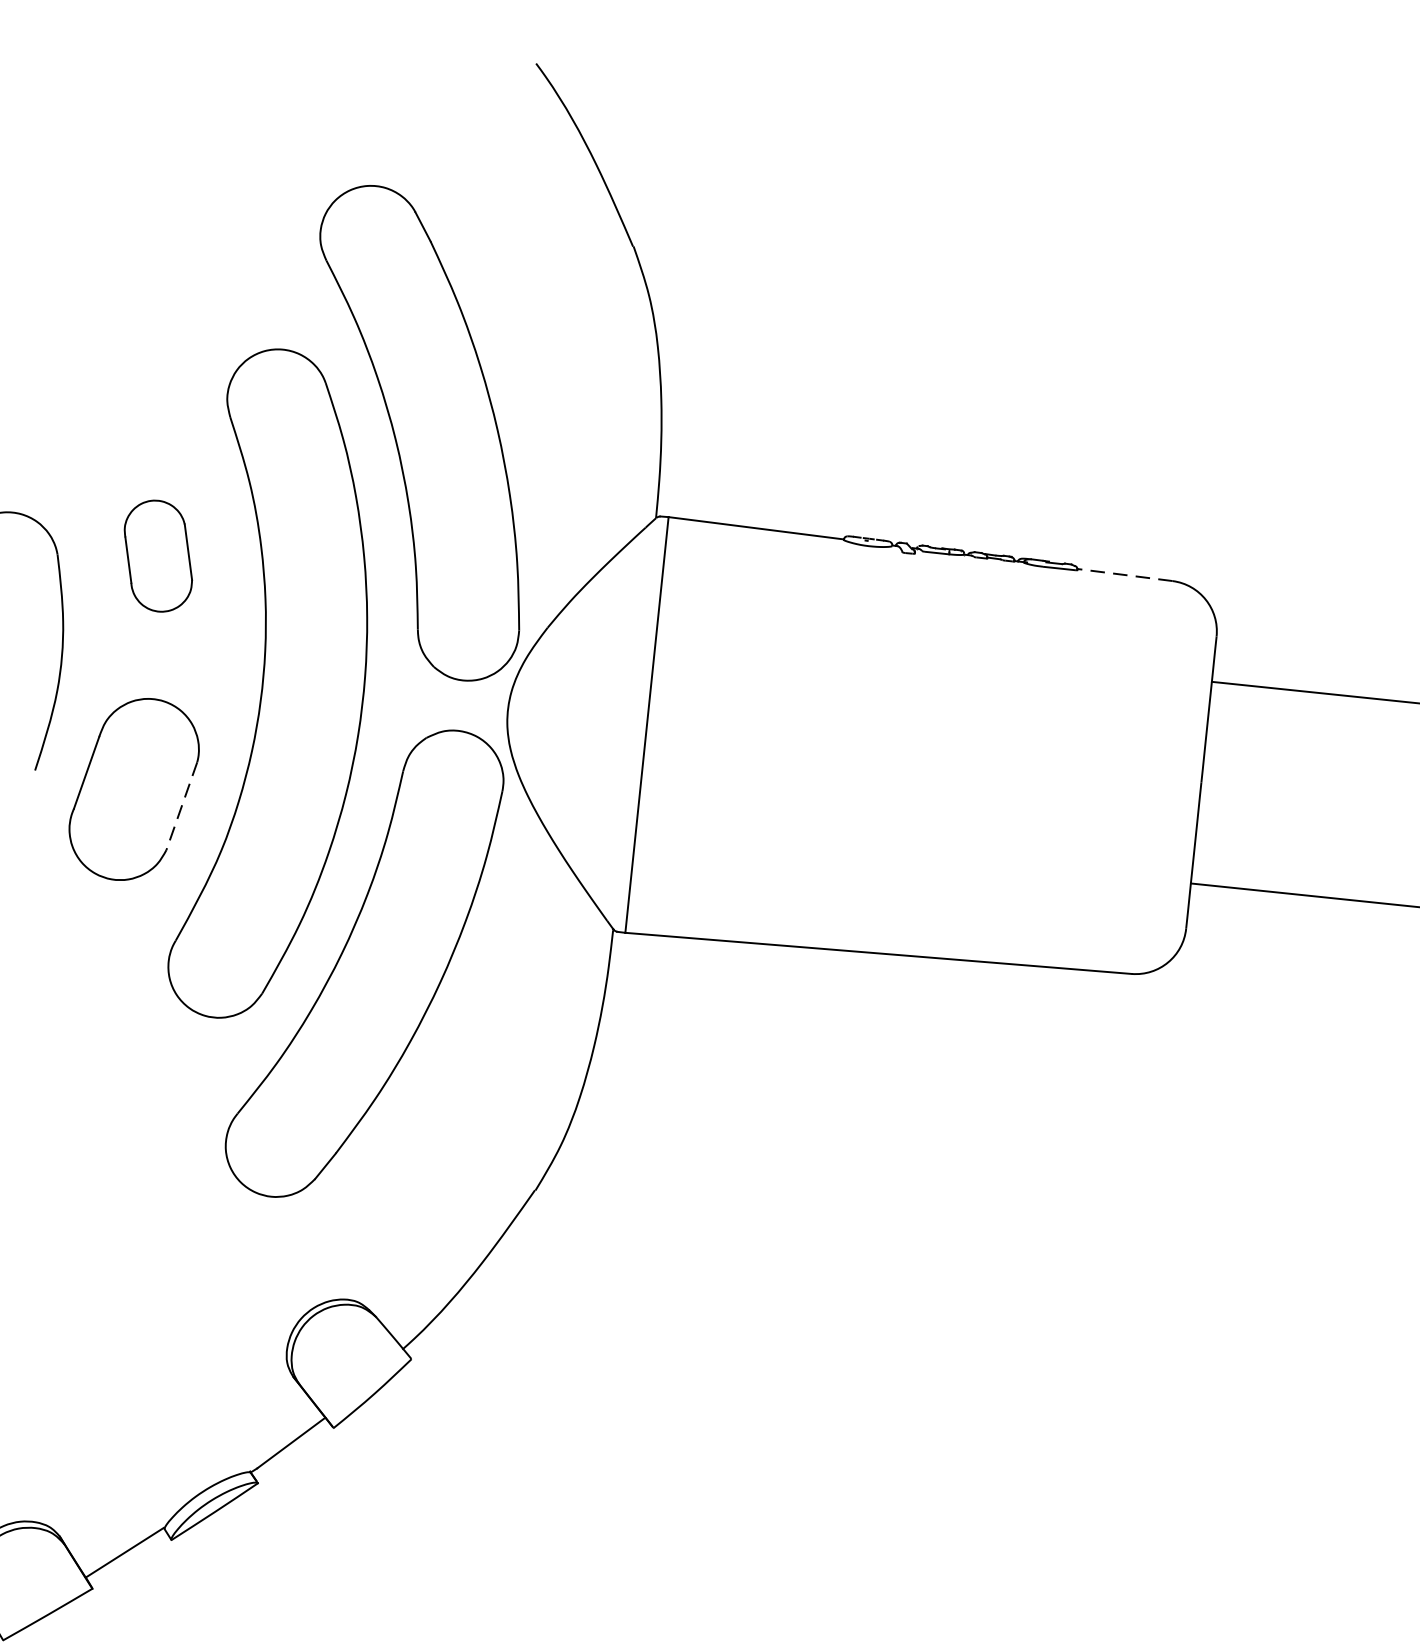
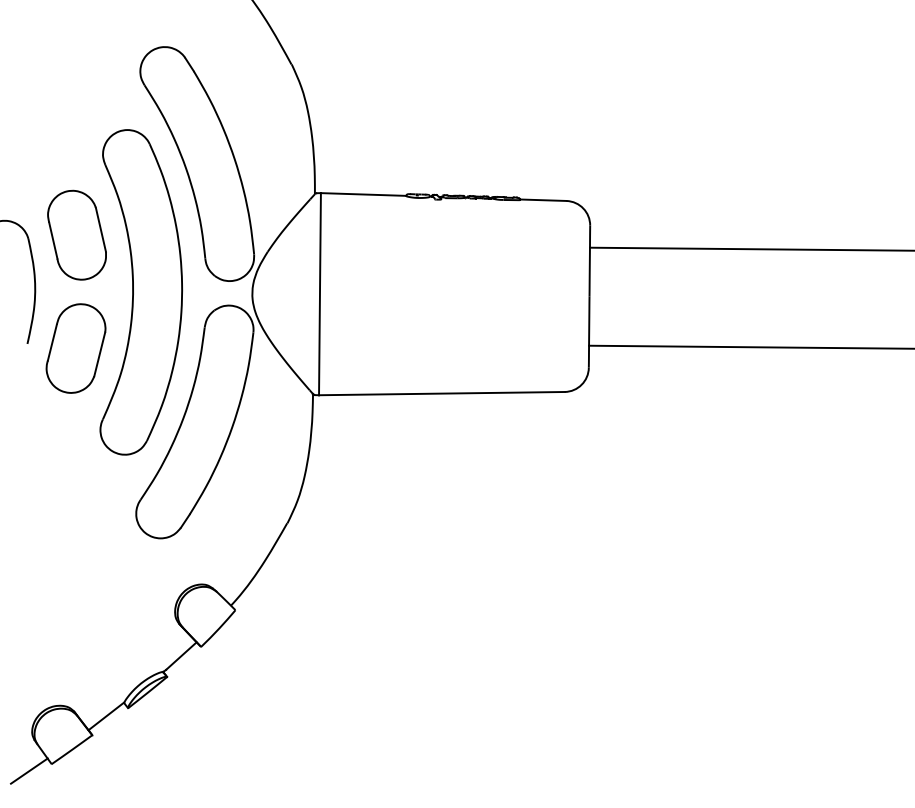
part: (157, 554) -> (76, 234), size x1.67
line: (1123, 575) -> (542, 200), dashed -> solid
line: (181, 806) -> (99, 354), dashed -> solid

